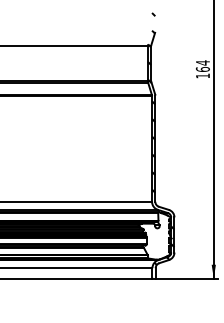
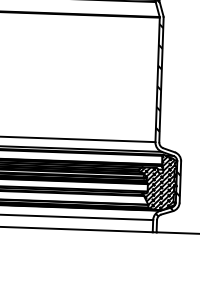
hatch: (154, 235) -> (156, 181), added

